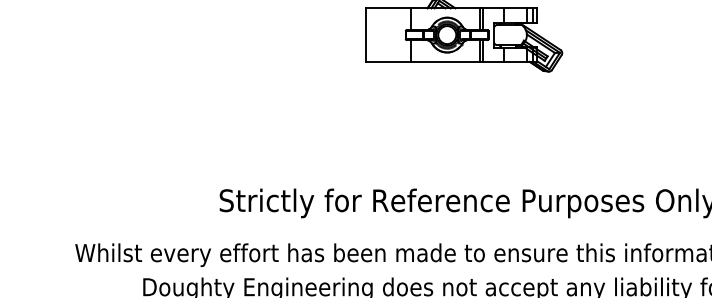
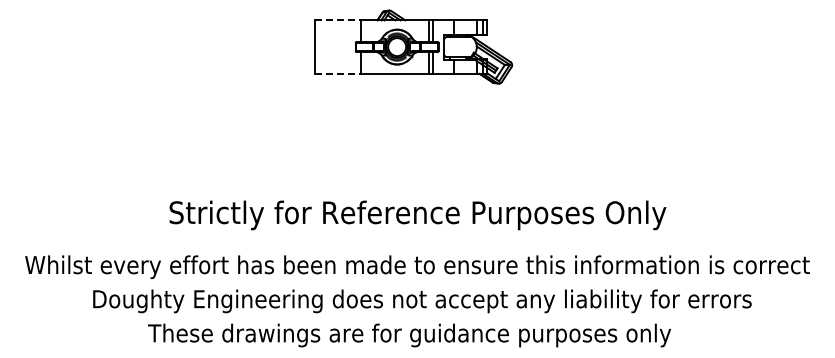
line: (388, 8) -> (338, 20), solid -> dashed
line: (388, 61) -> (338, 73), solid -> dashed

